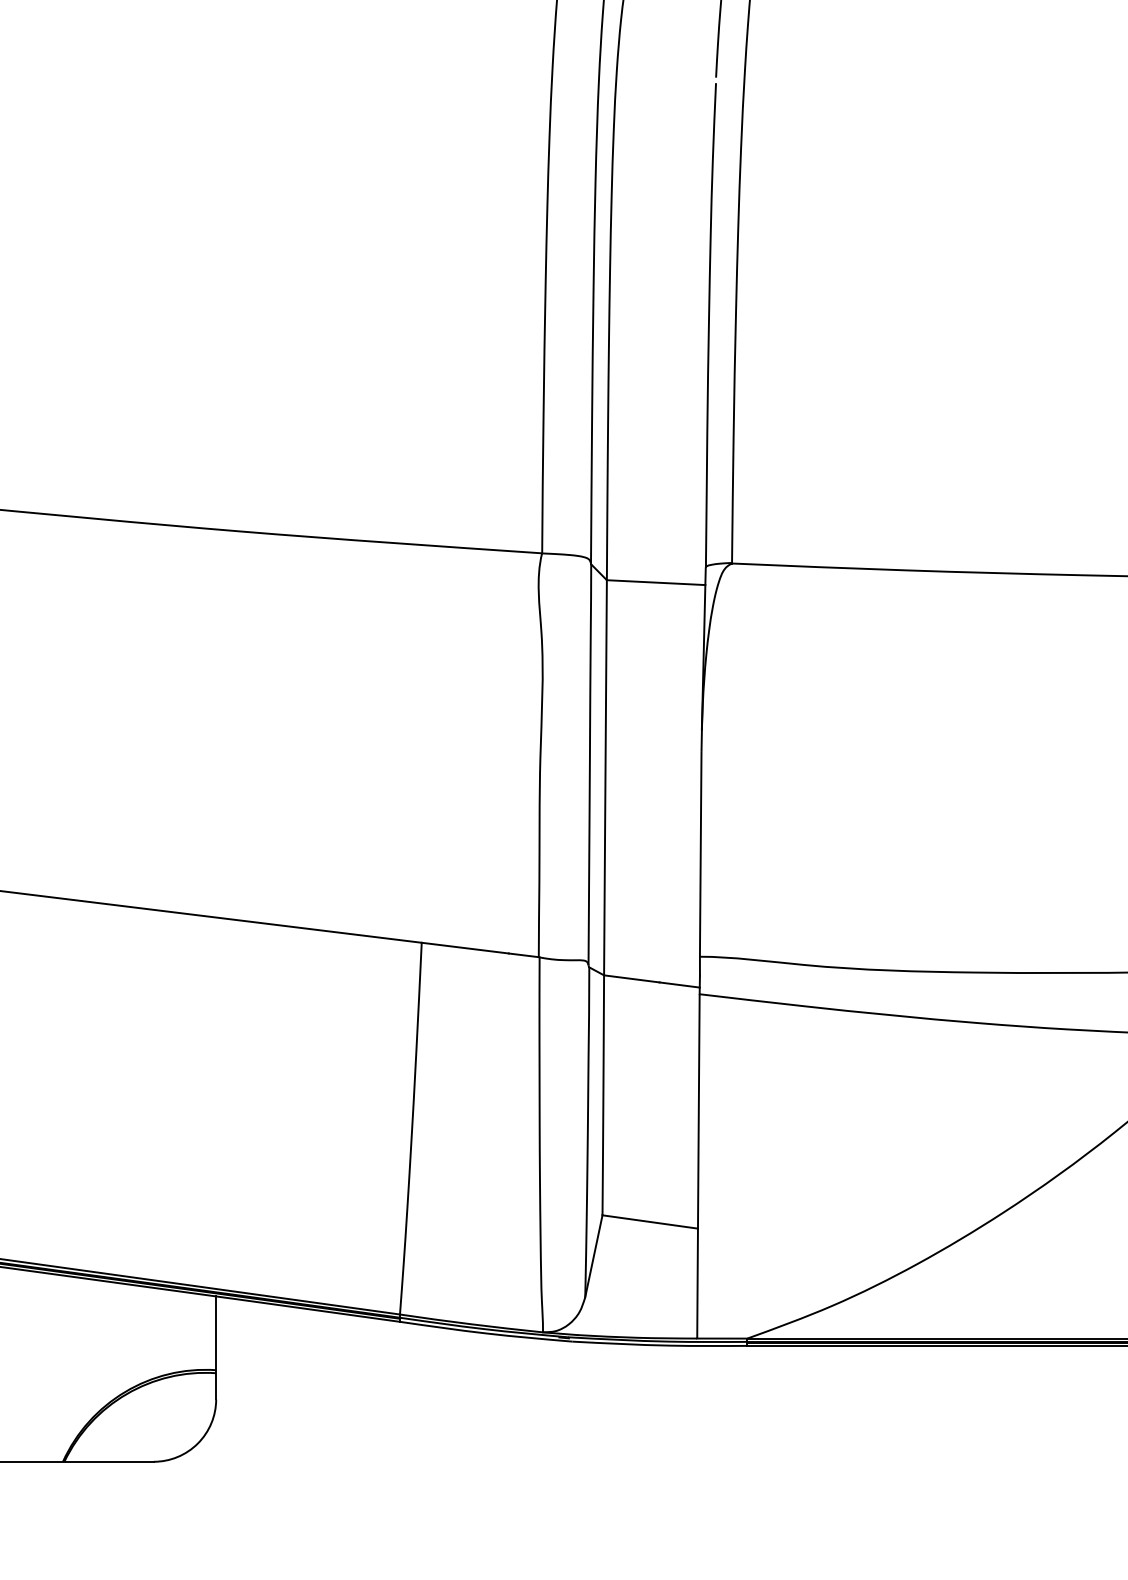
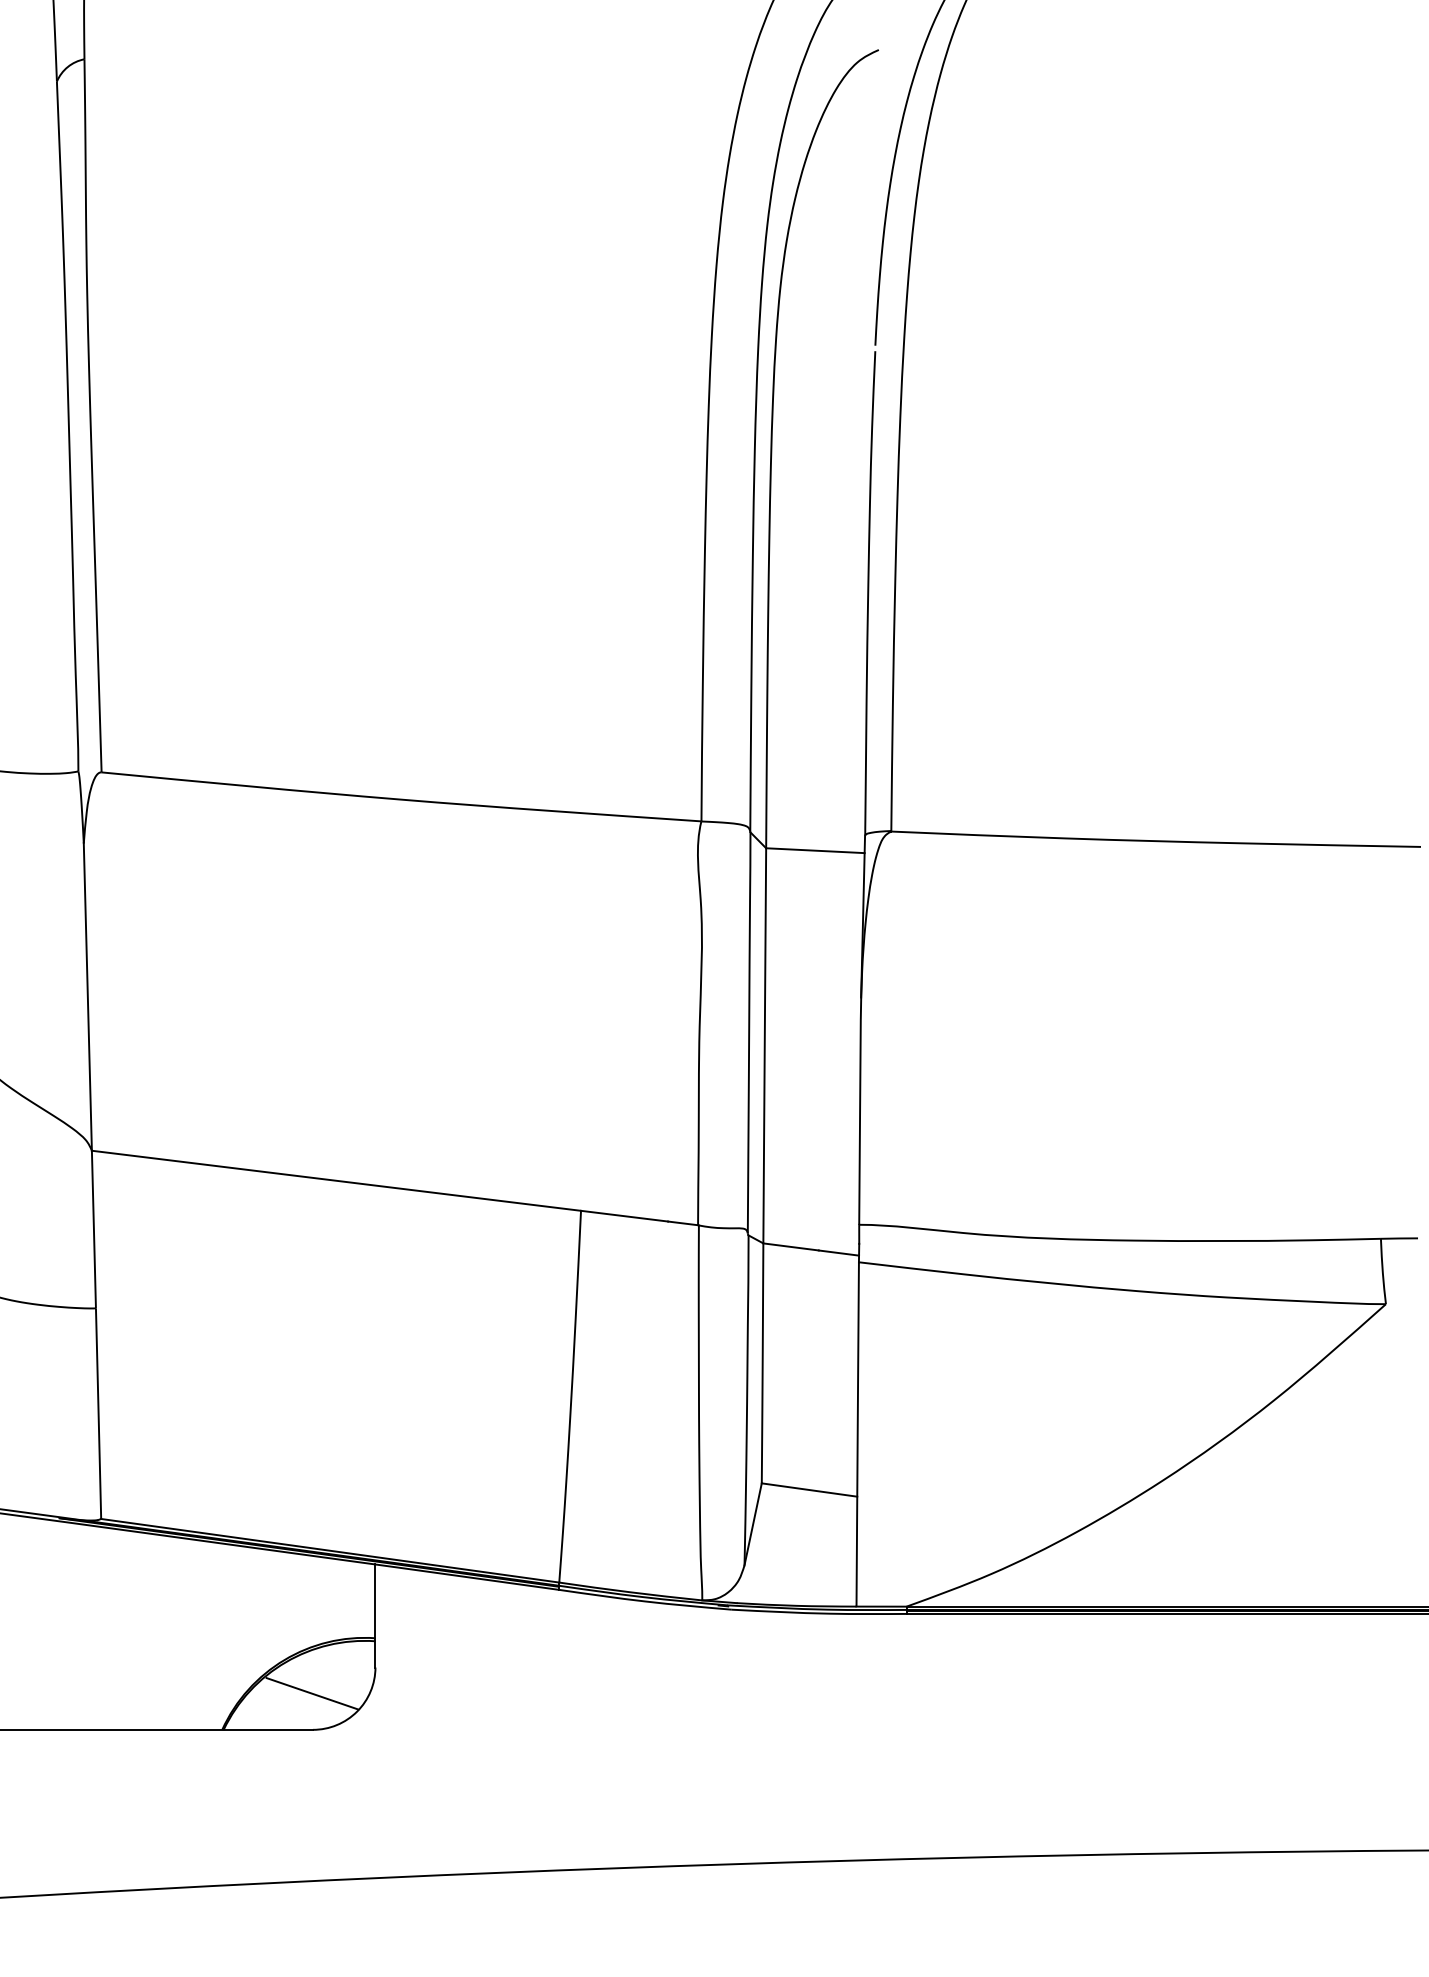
line: (153, 1425) -> (312, 1693), added

